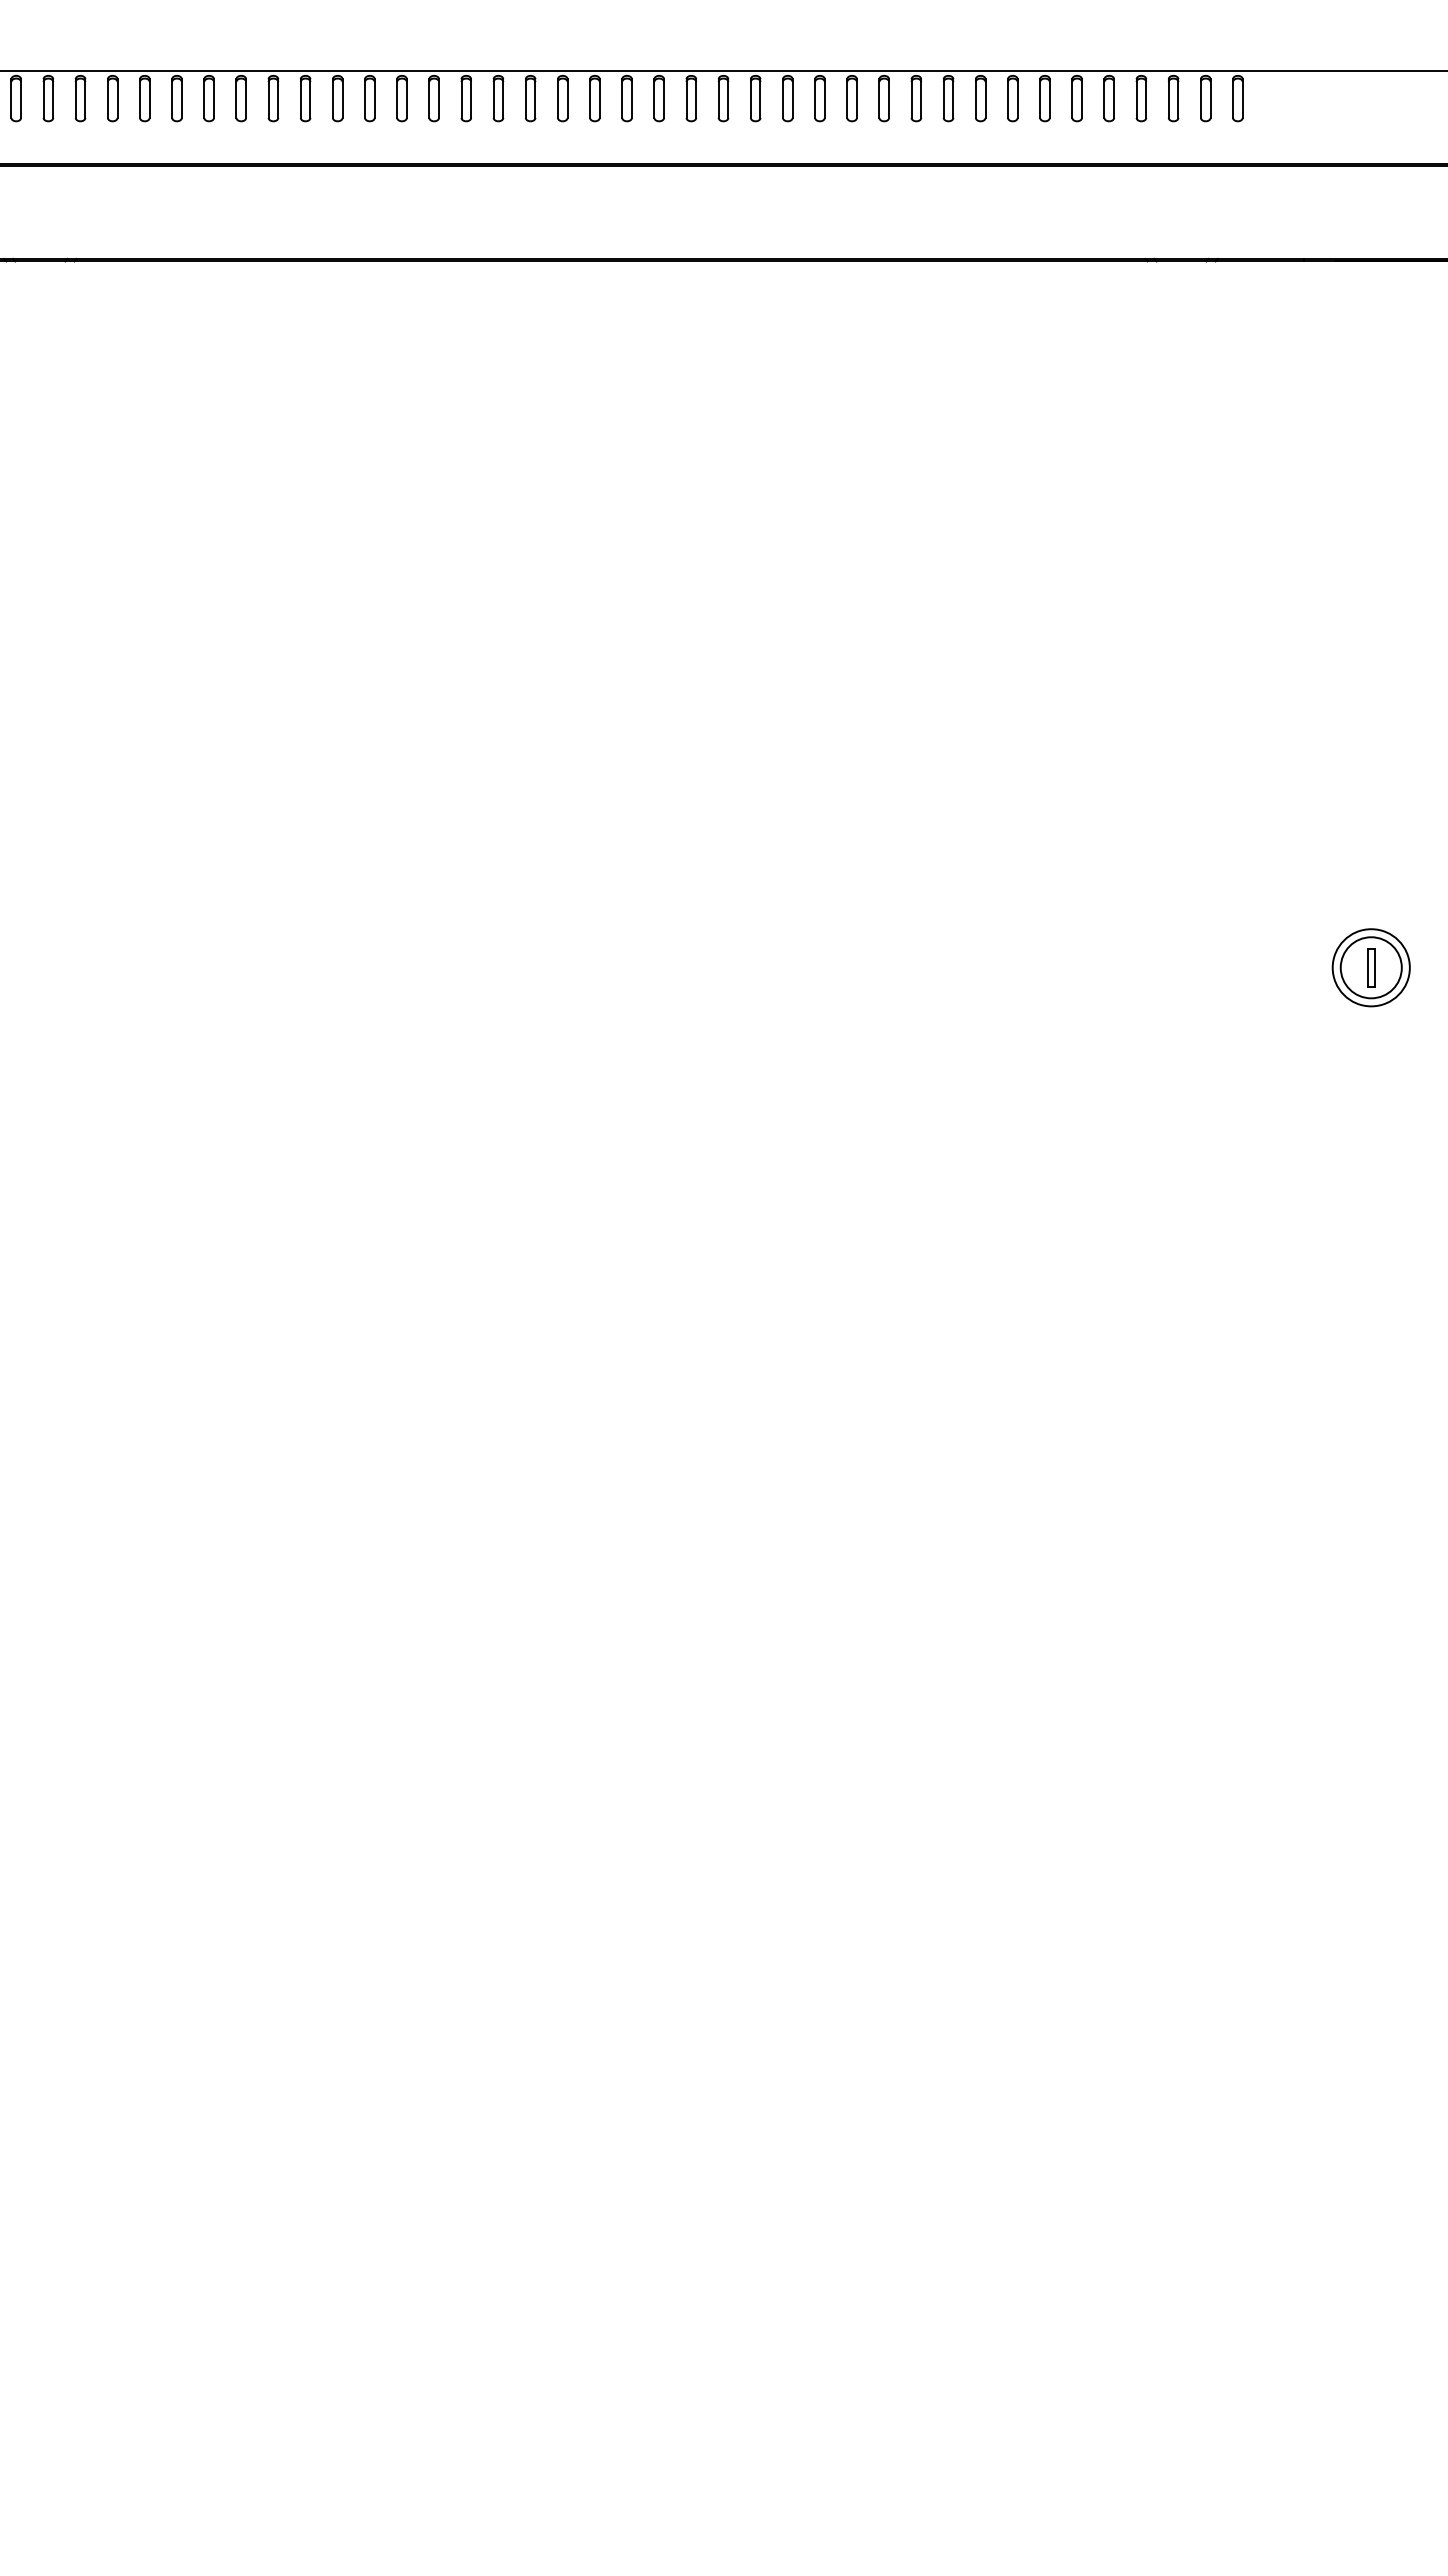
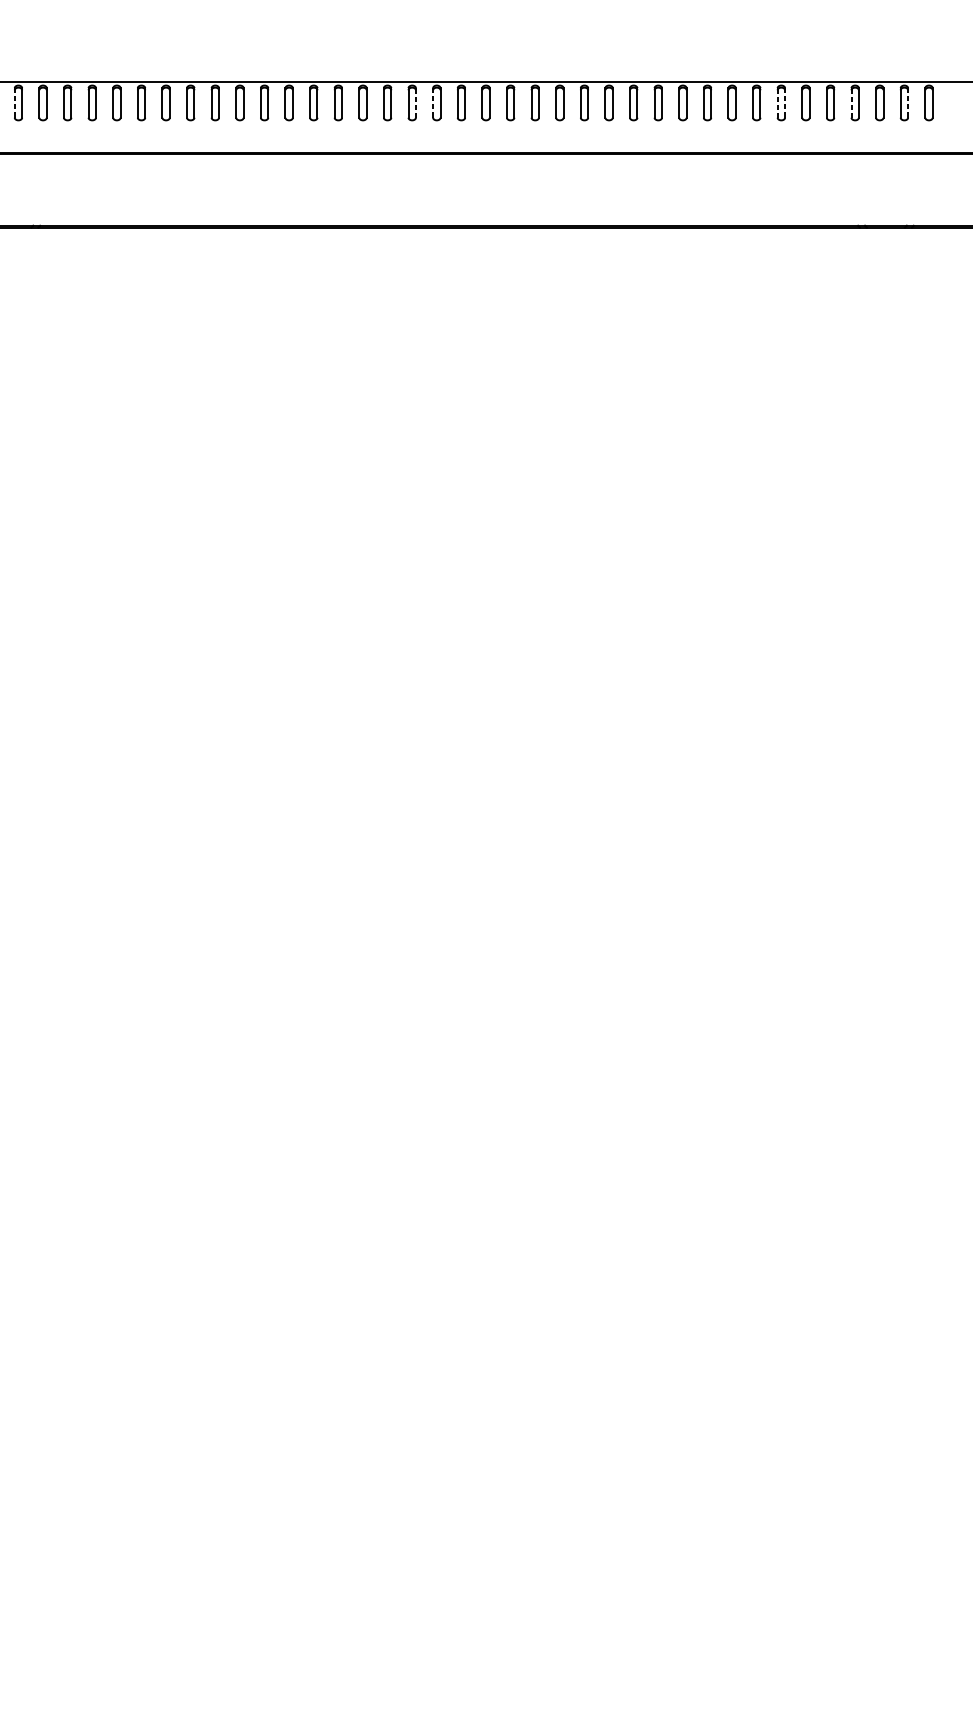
line: (43, 98) -> (14, 102), solid -> dashed
line: (590, 98) -> (433, 102), solid -> dashed
line: (1049, 98) -> (784, 102), solid -> dashed
line: (1210, 98) -> (908, 102), solid -> dashed
line: (567, 99) -> (415, 103), solid -> dashed
line: (1040, 99) -> (777, 103), solid -> dashed
line: (1136, 99) -> (851, 103), solid -> dashed

